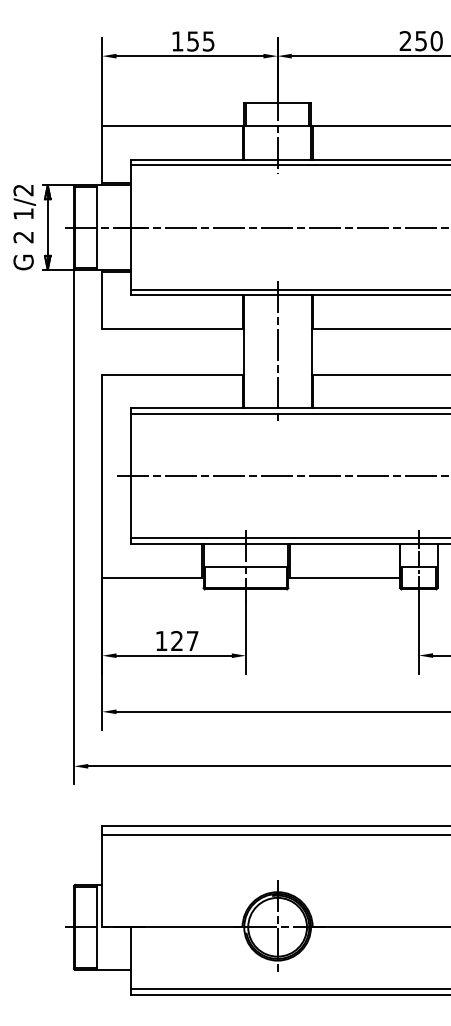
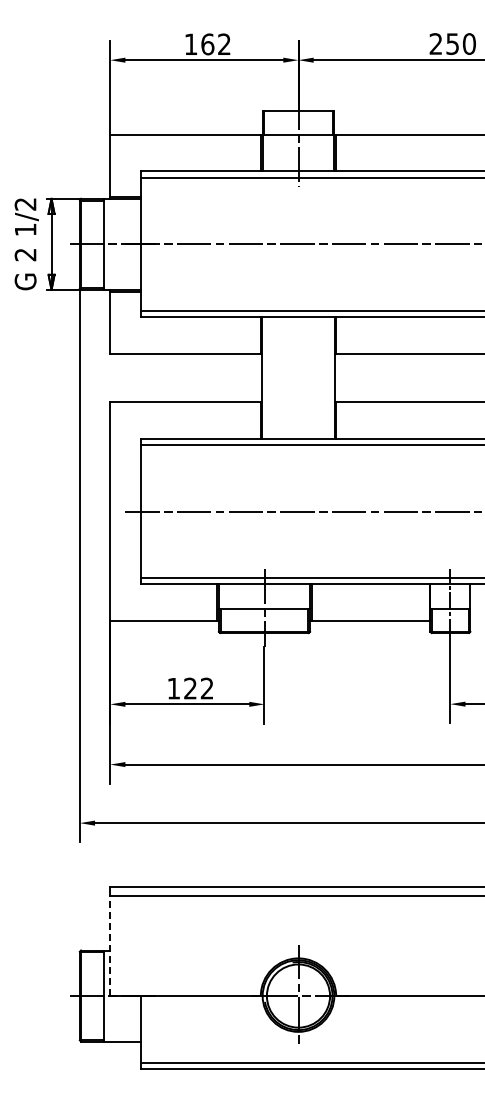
text: (200, 41) -> (215, 44), 155 -> 162
line: (277, 351) -> (298, 377), removed
text: (191, 640) -> (206, 688), 127 -> 122
line: (102, 881) -> (110, 946), solid -> dashed

